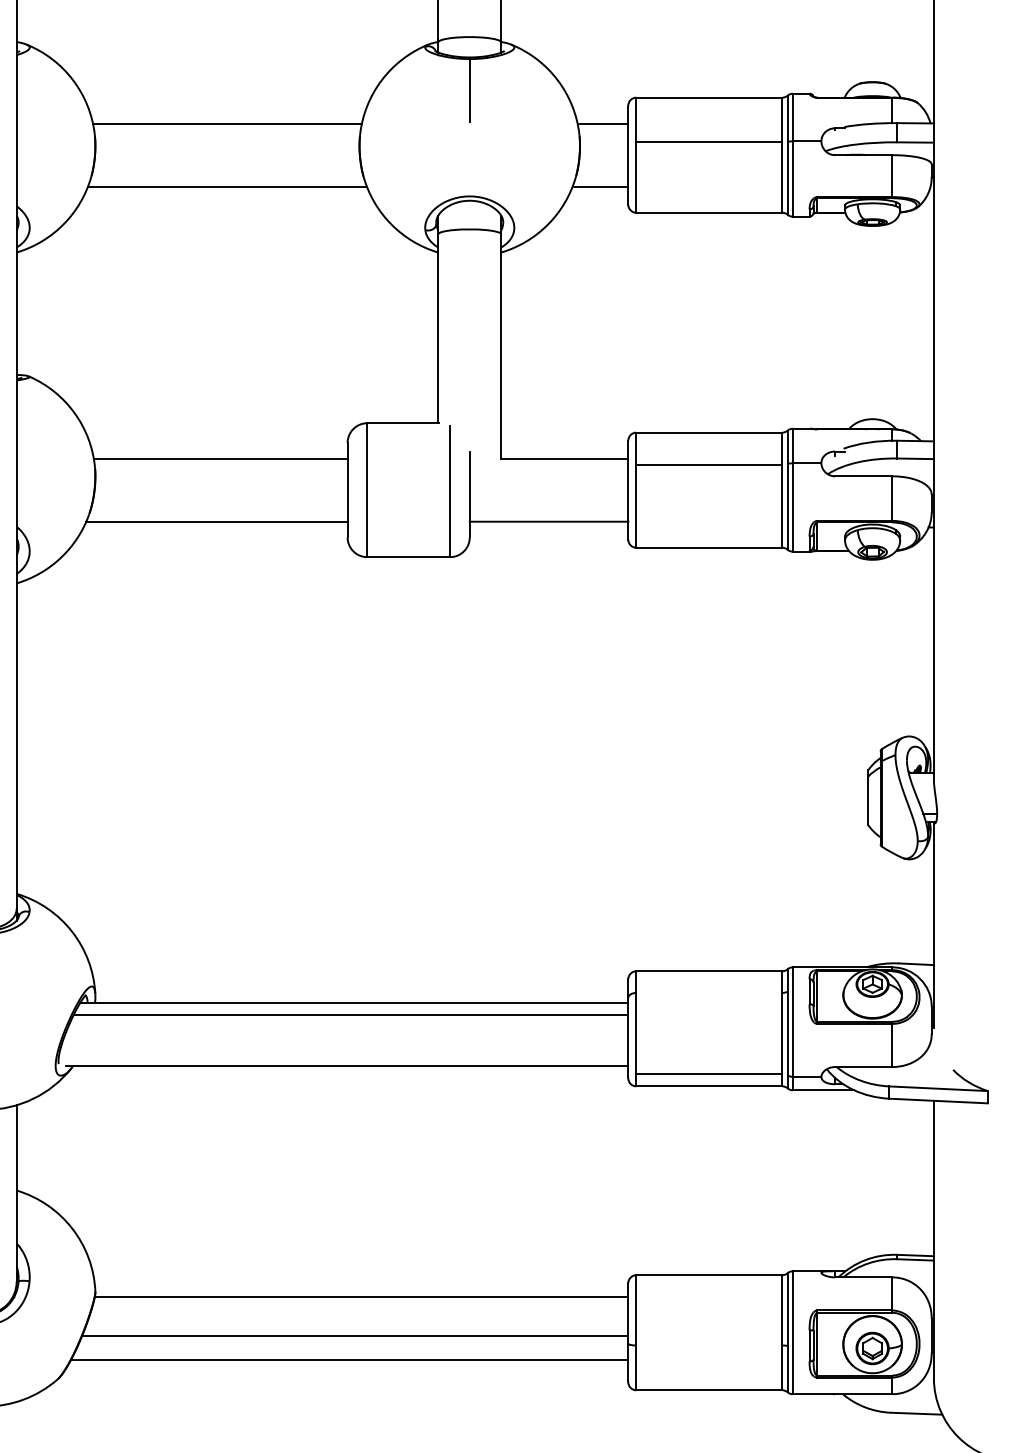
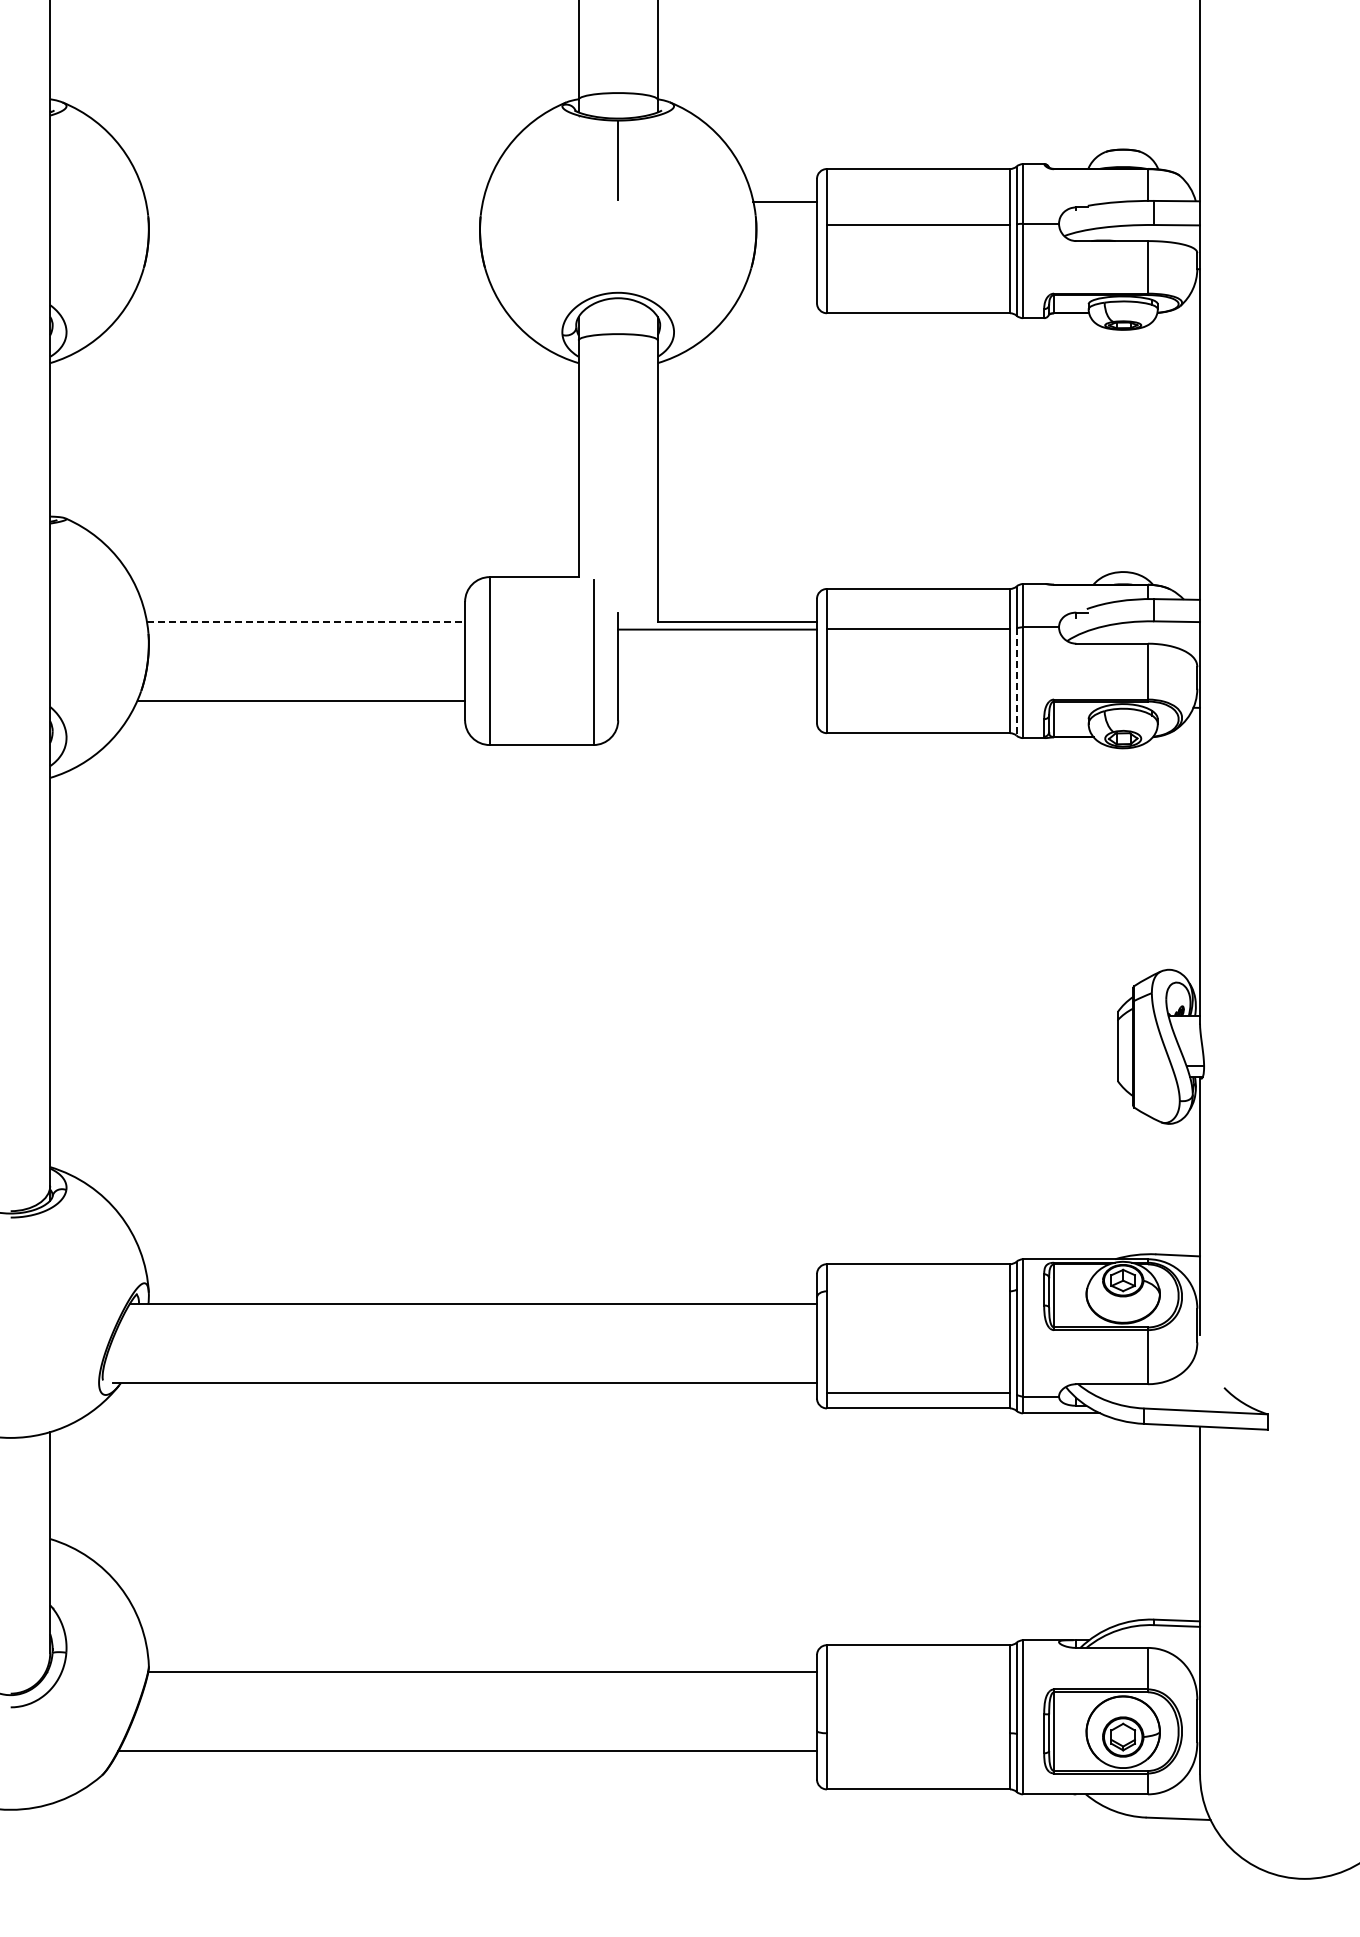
line: (226, 123) -> (313, 201), removed
line: (227, 186) -> (314, 280), removed
line: (600, 186) -> (782, 280), removed
line: (221, 458) -> (306, 621), solid -> dashed
line: (787, 507) -> (1016, 682), solid -> dashed
line: (548, 521) -> (717, 629), moved
line: (351, 1015) -> (469, 1319), removed
line: (355, 1336) -> (474, 1721), removed

